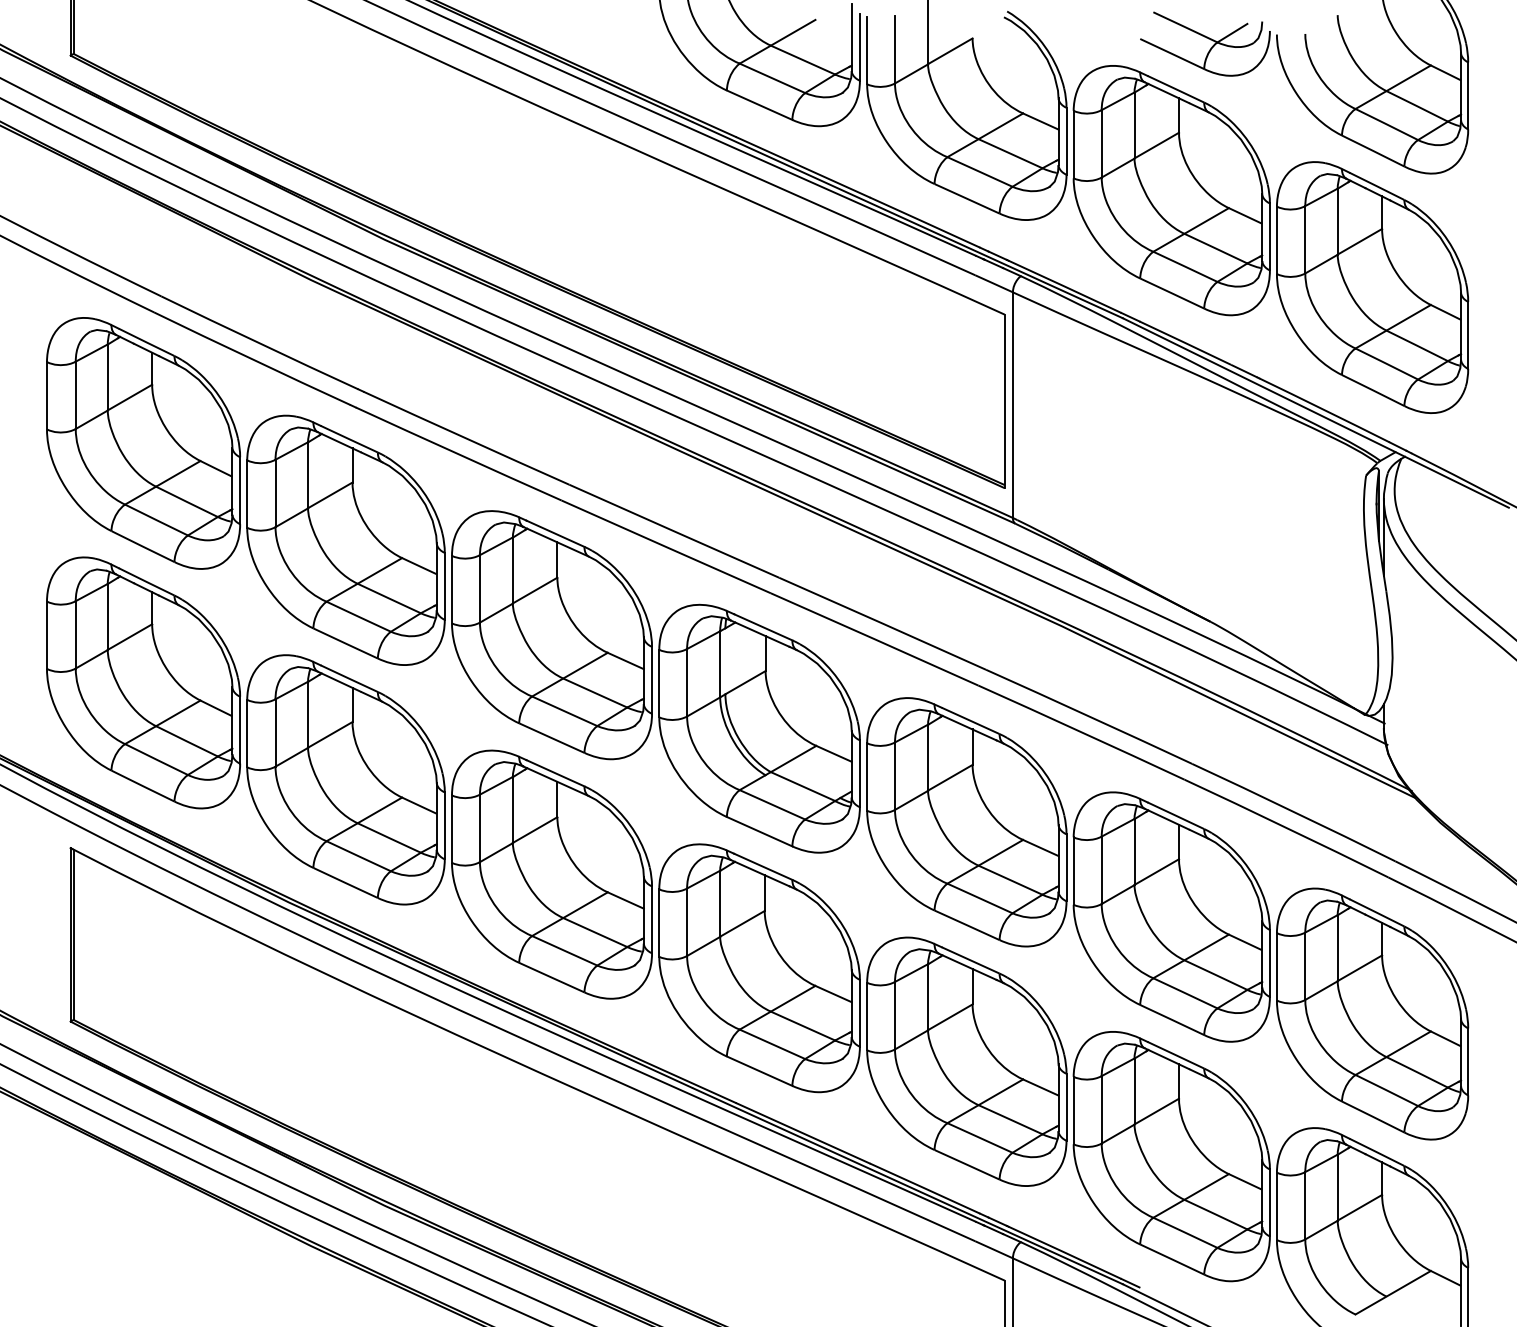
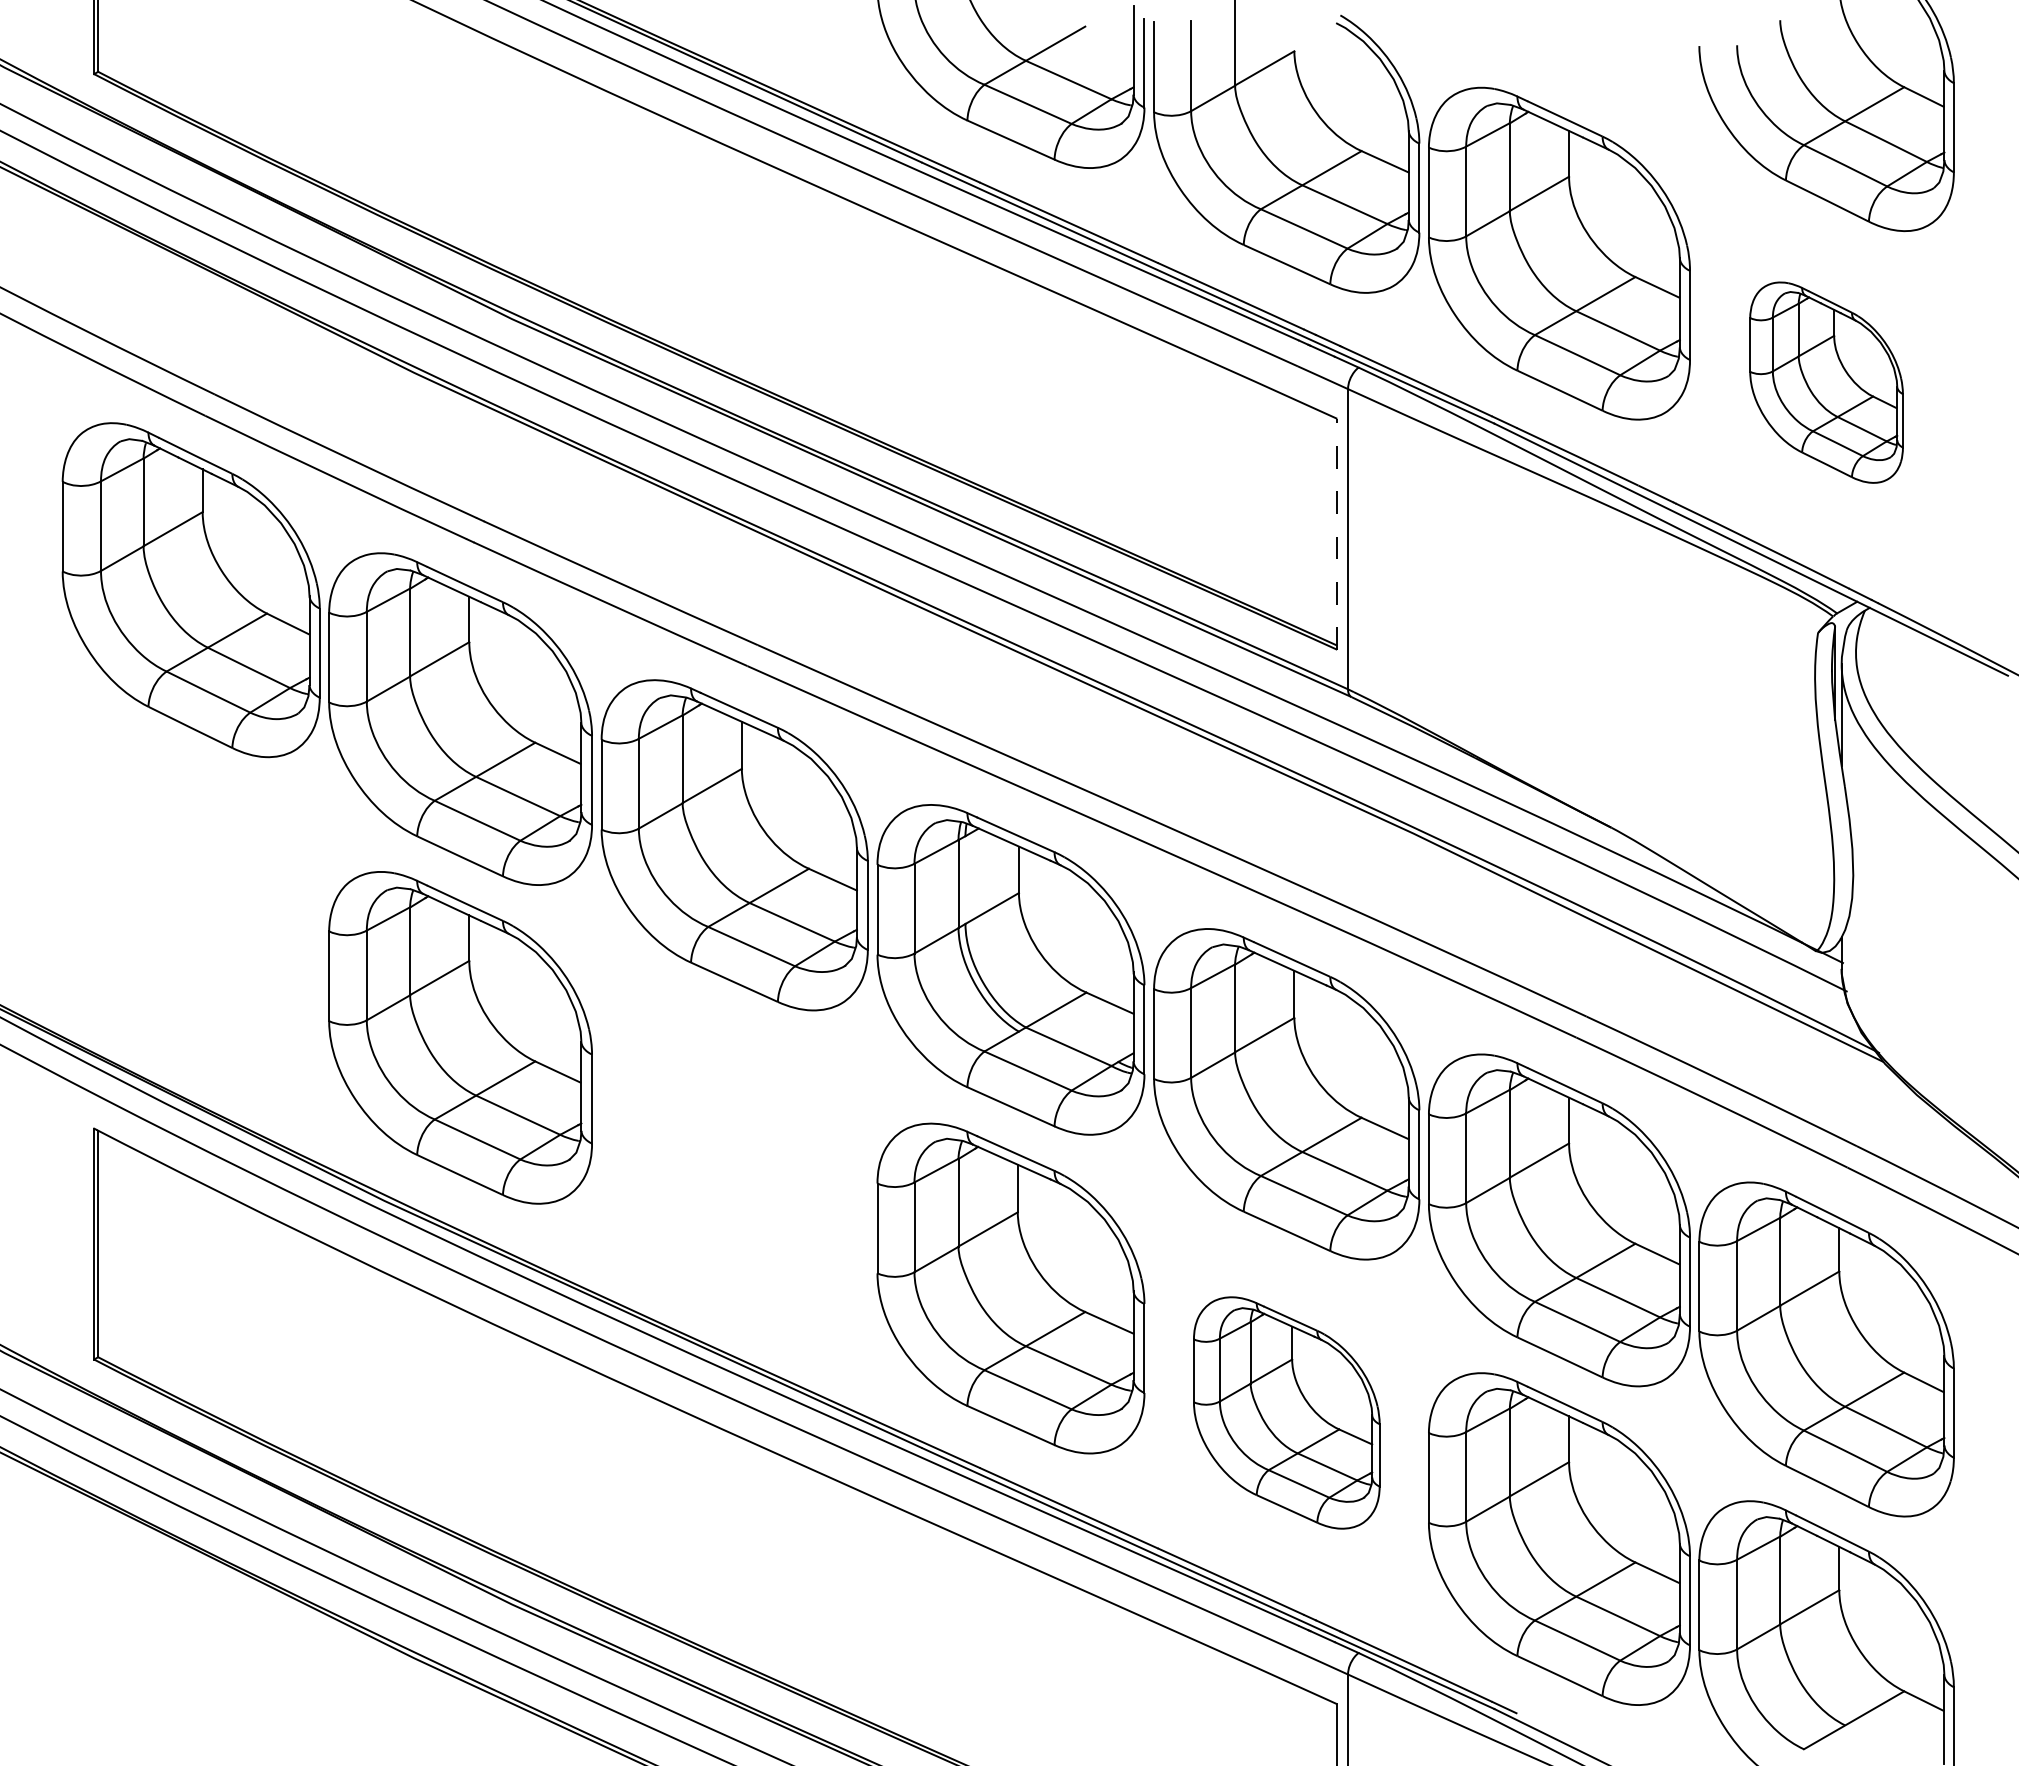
part: (1207, 38) -> (1606, 51), removed
part: (1372, 287) -> (1826, 382), size x0.6
line: (1004, 400) -> (1337, 533), solid -> dashed
part: (143, 682) -> (190, 908), removed
part: (551, 874) -> (734, 1163), removed
part: (966, 1061) -> (1286, 1412), size x0.7

